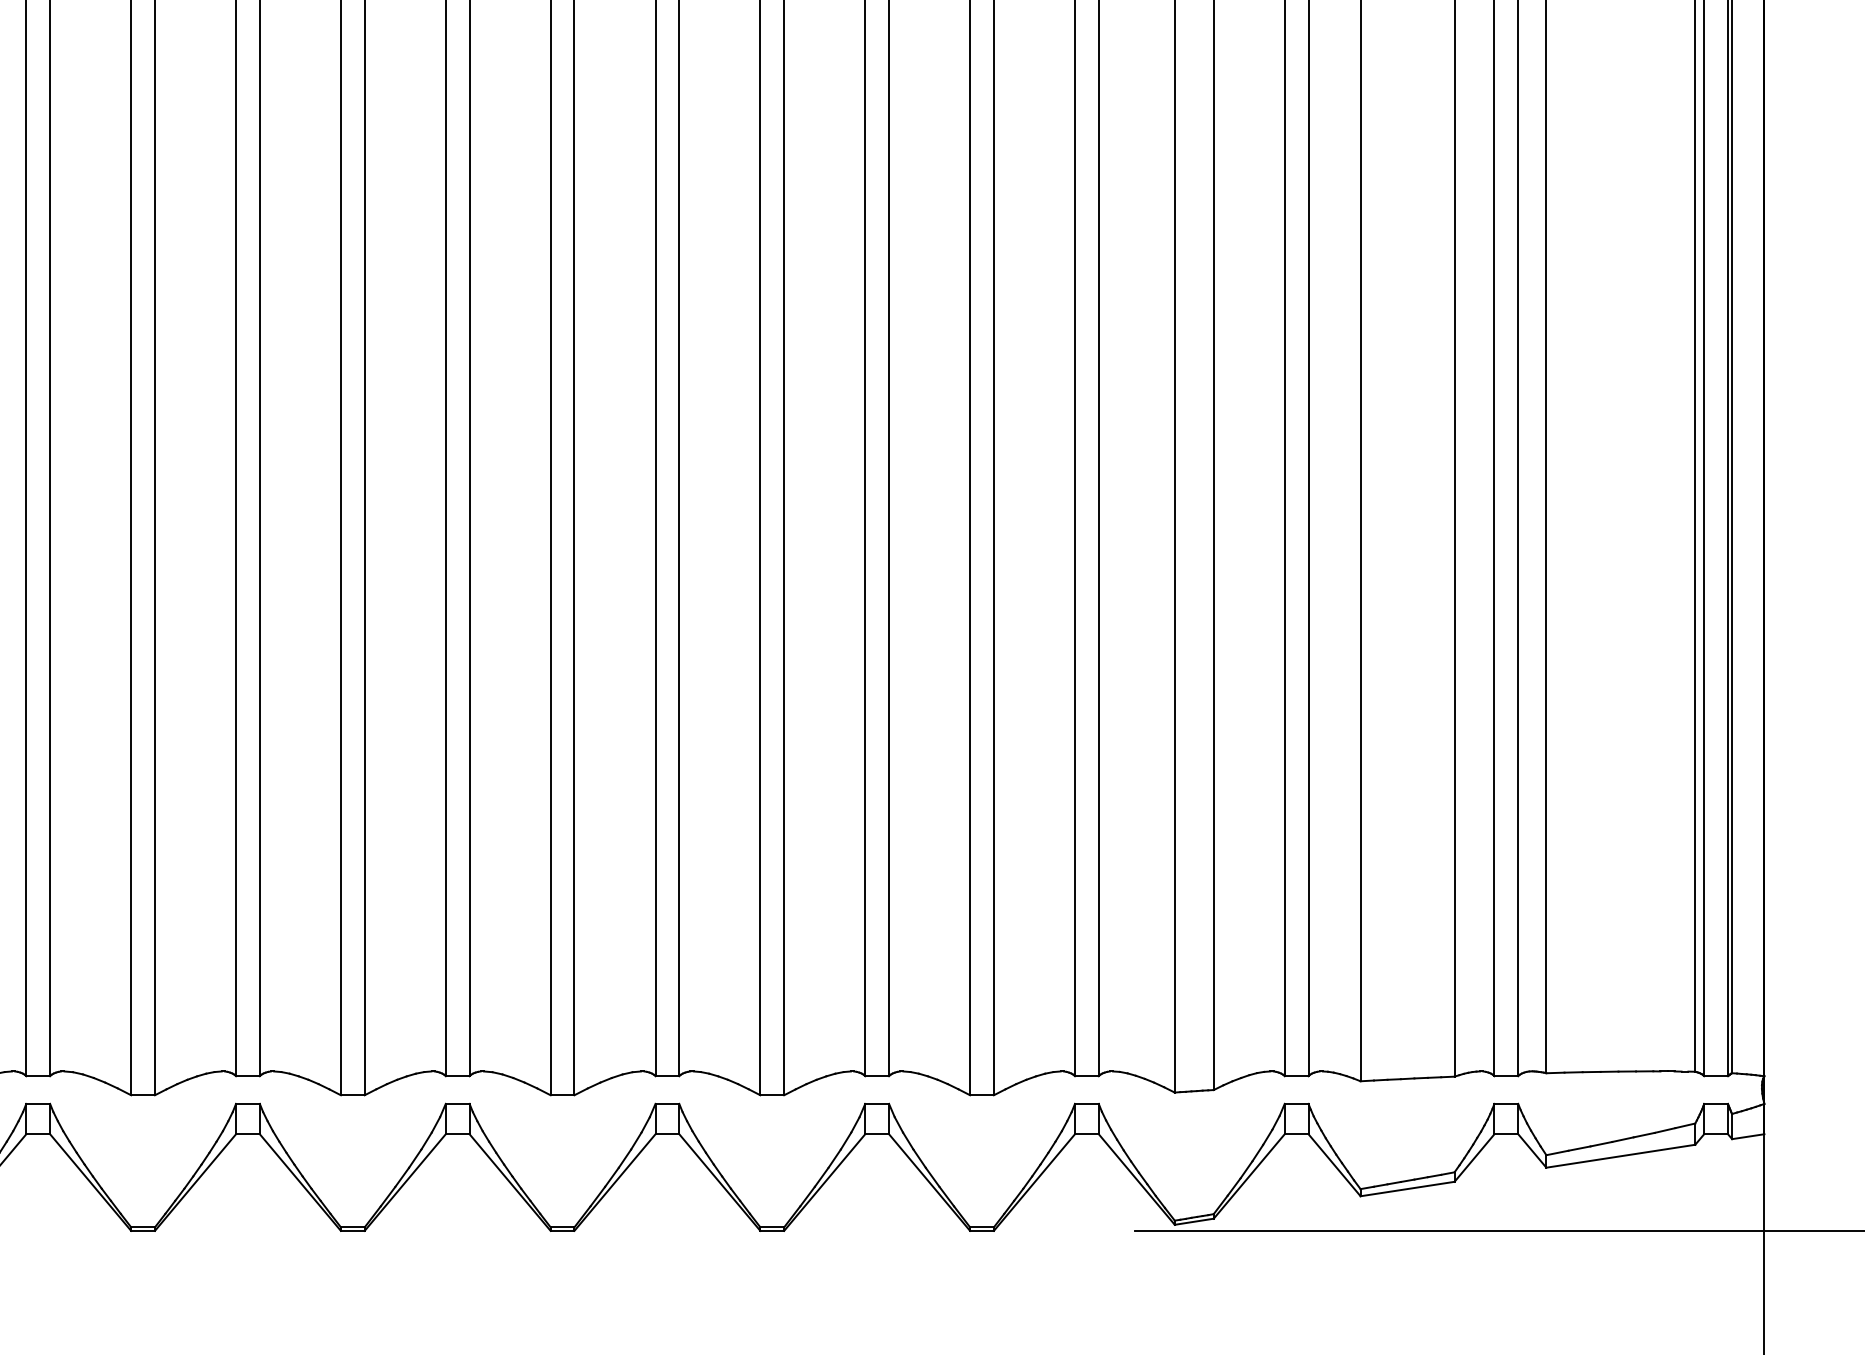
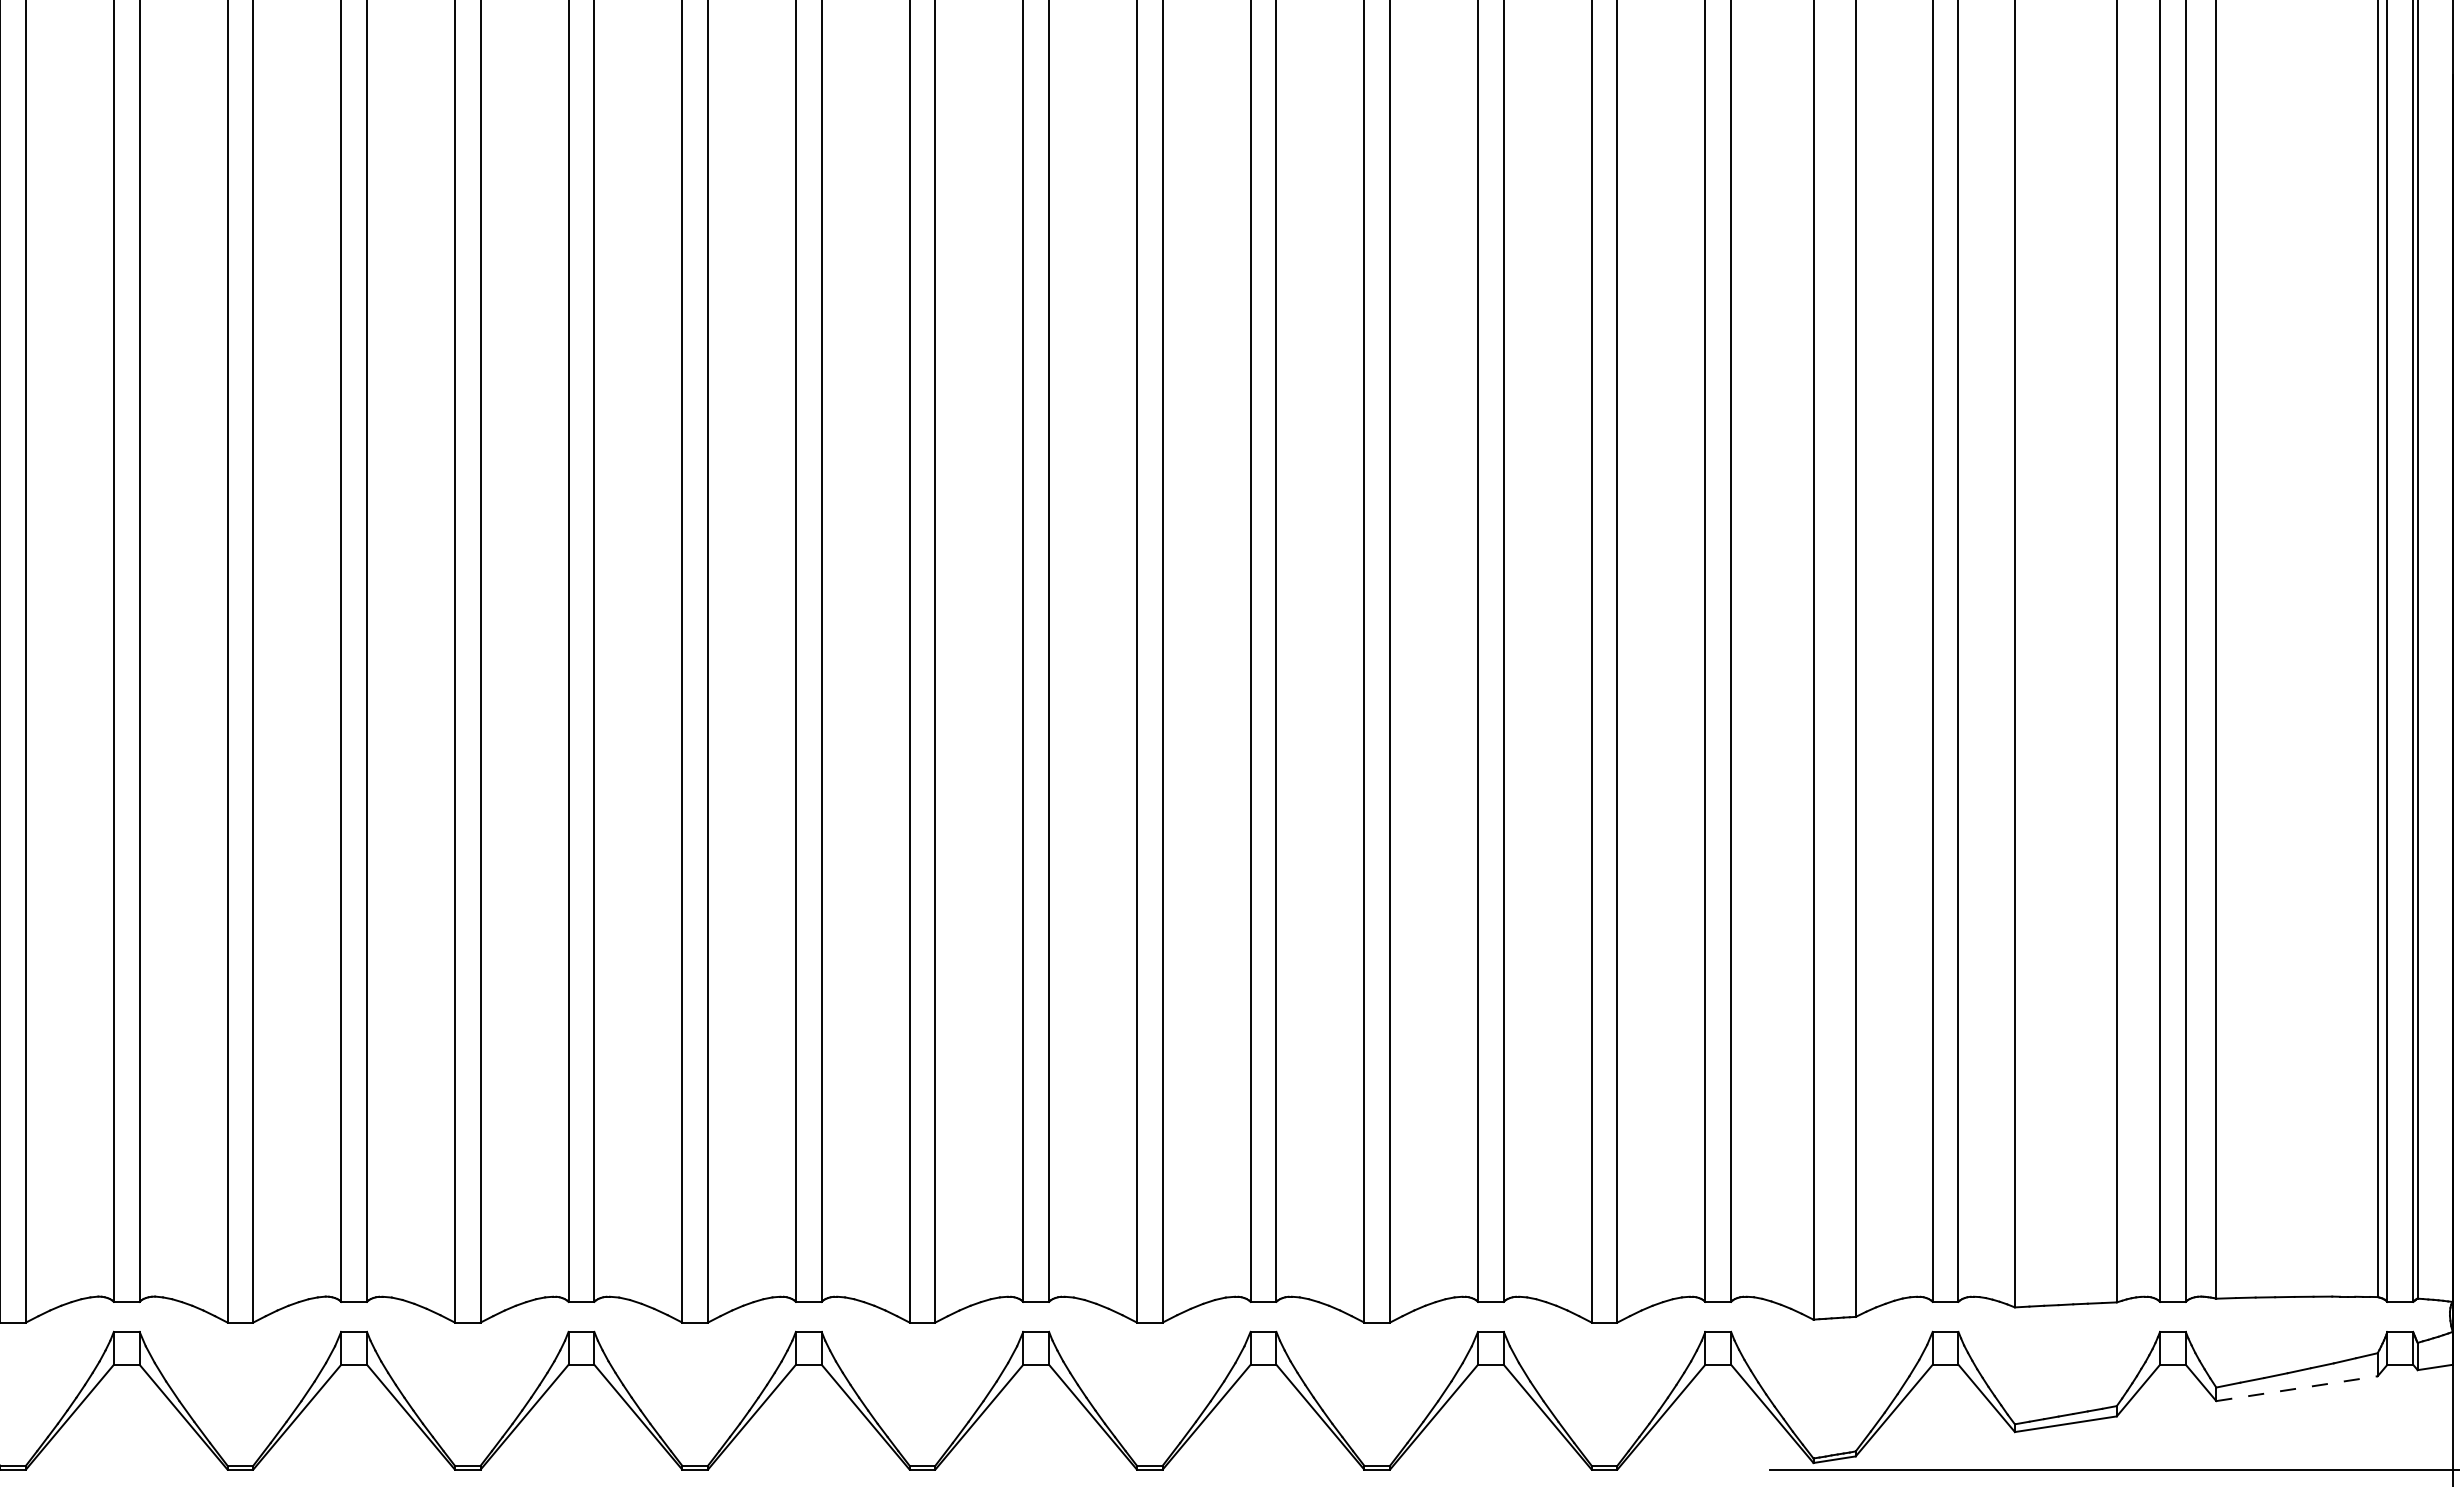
line: (1621, 1156) -> (2297, 1388), solid -> dashed

